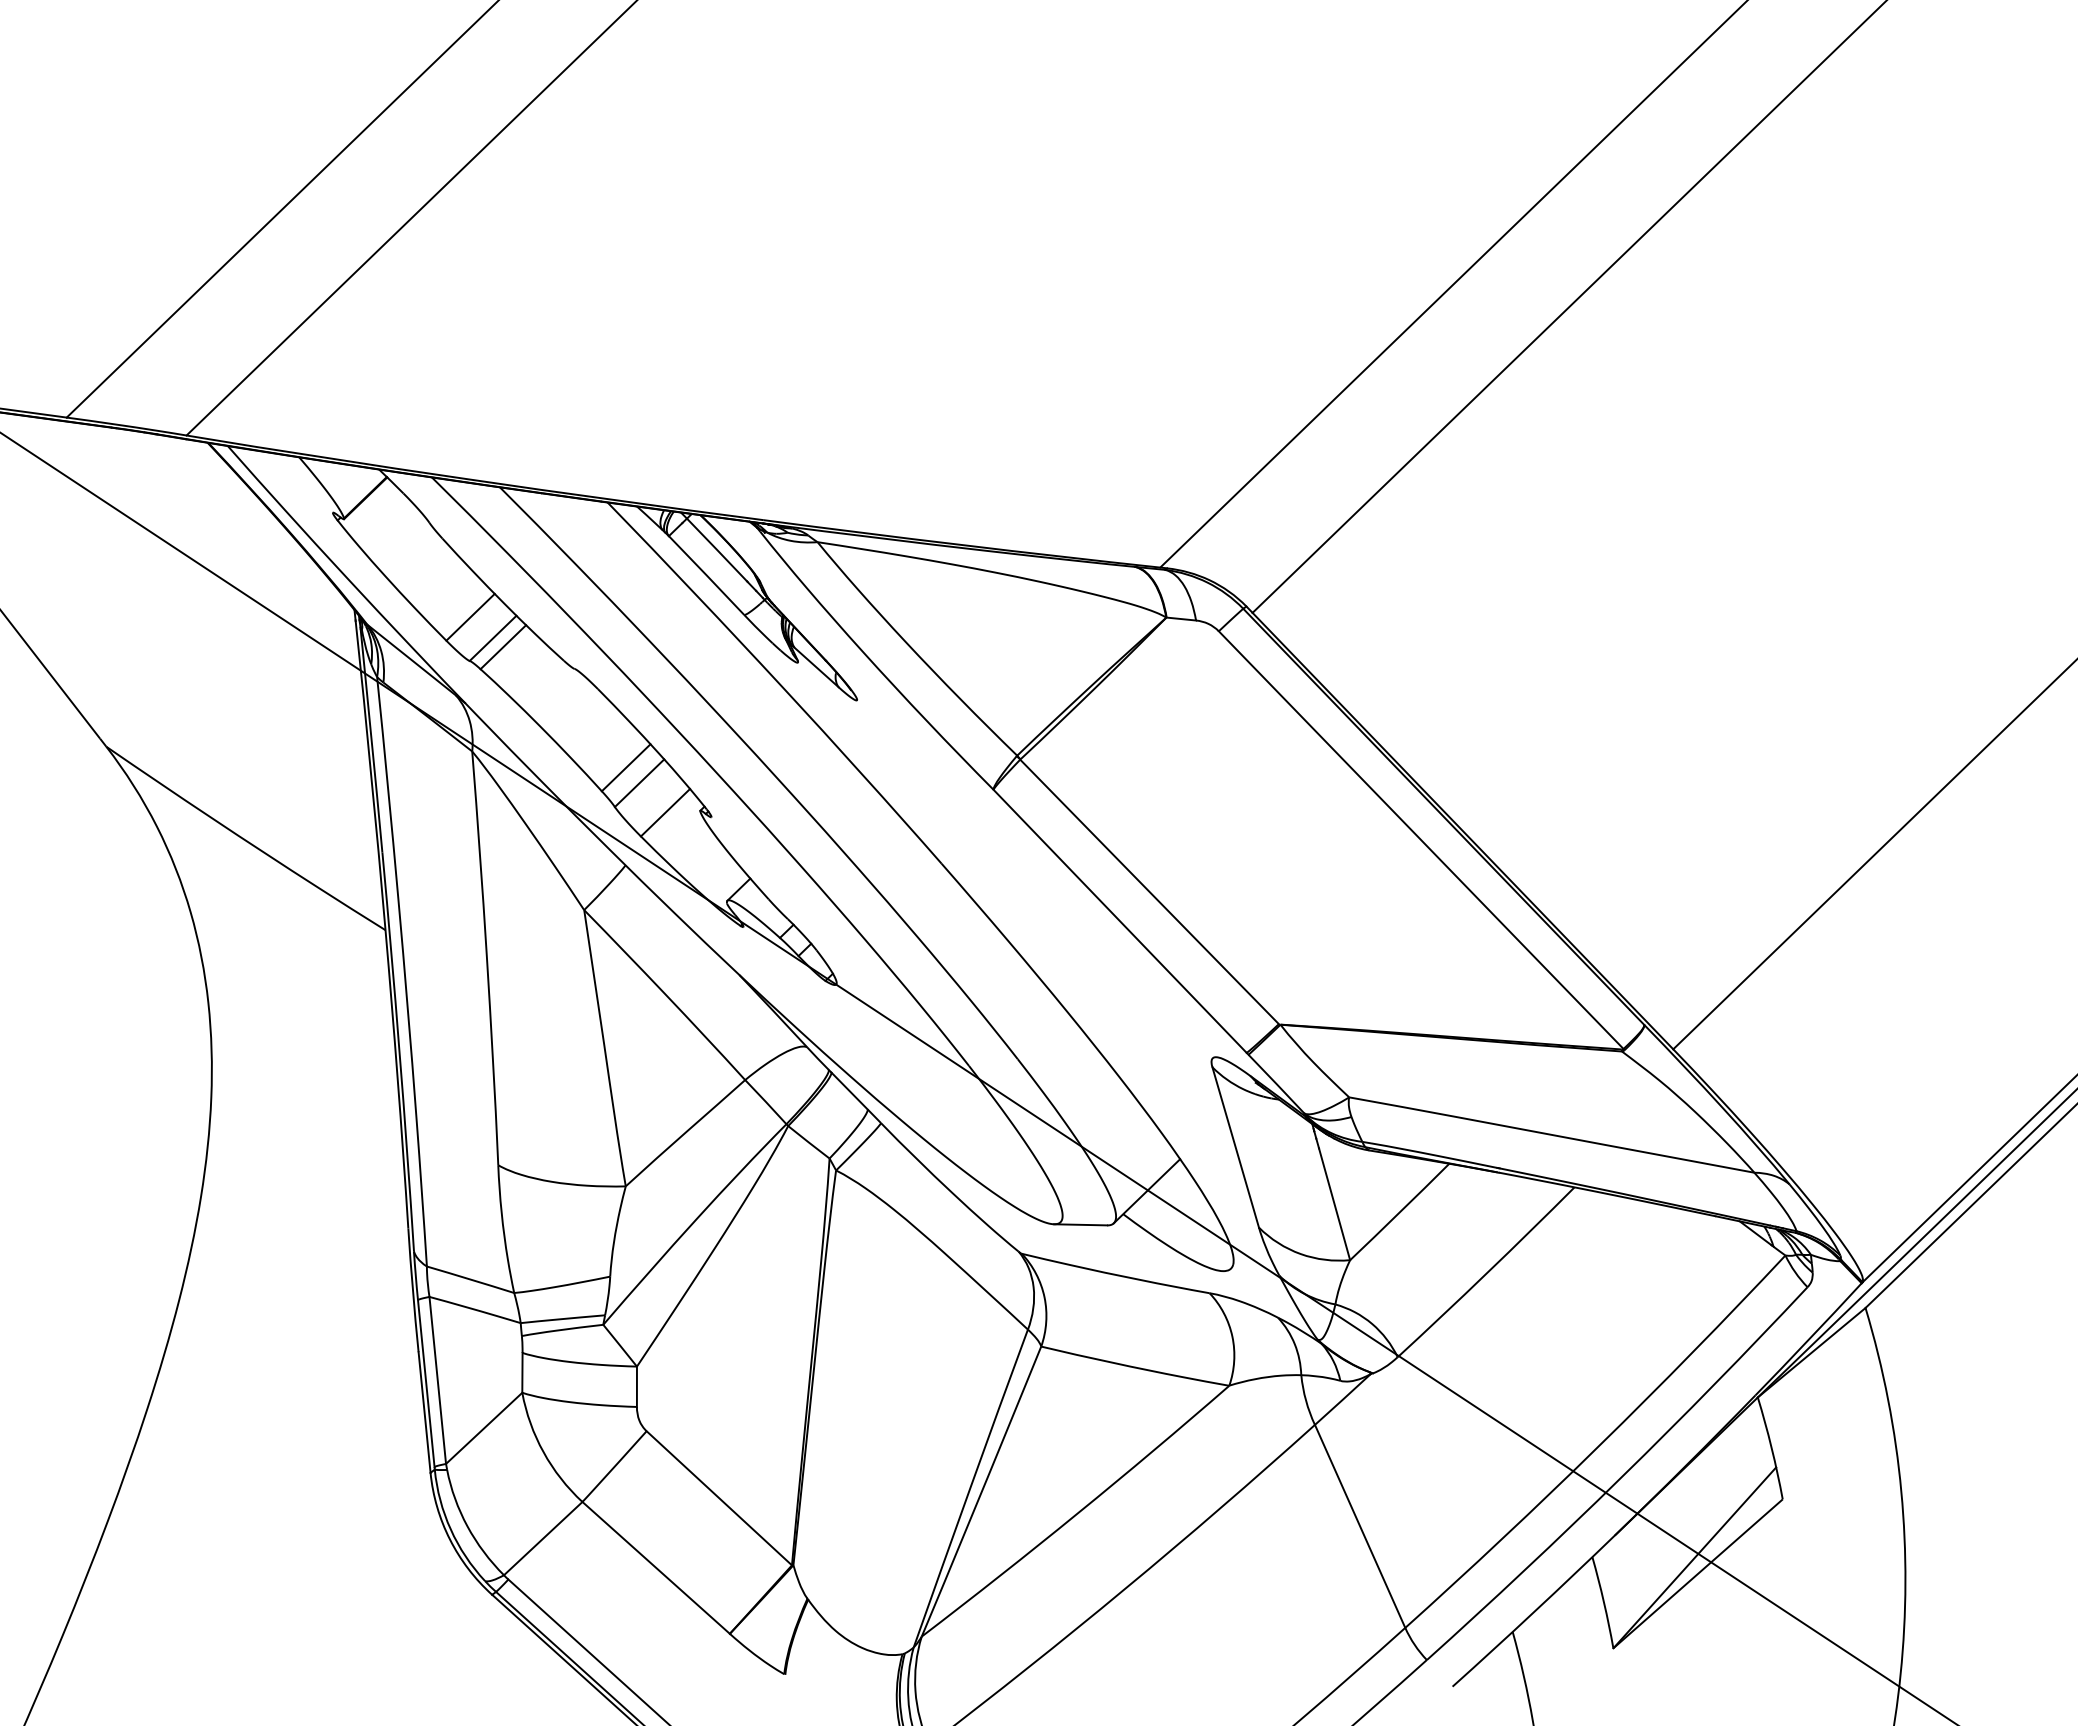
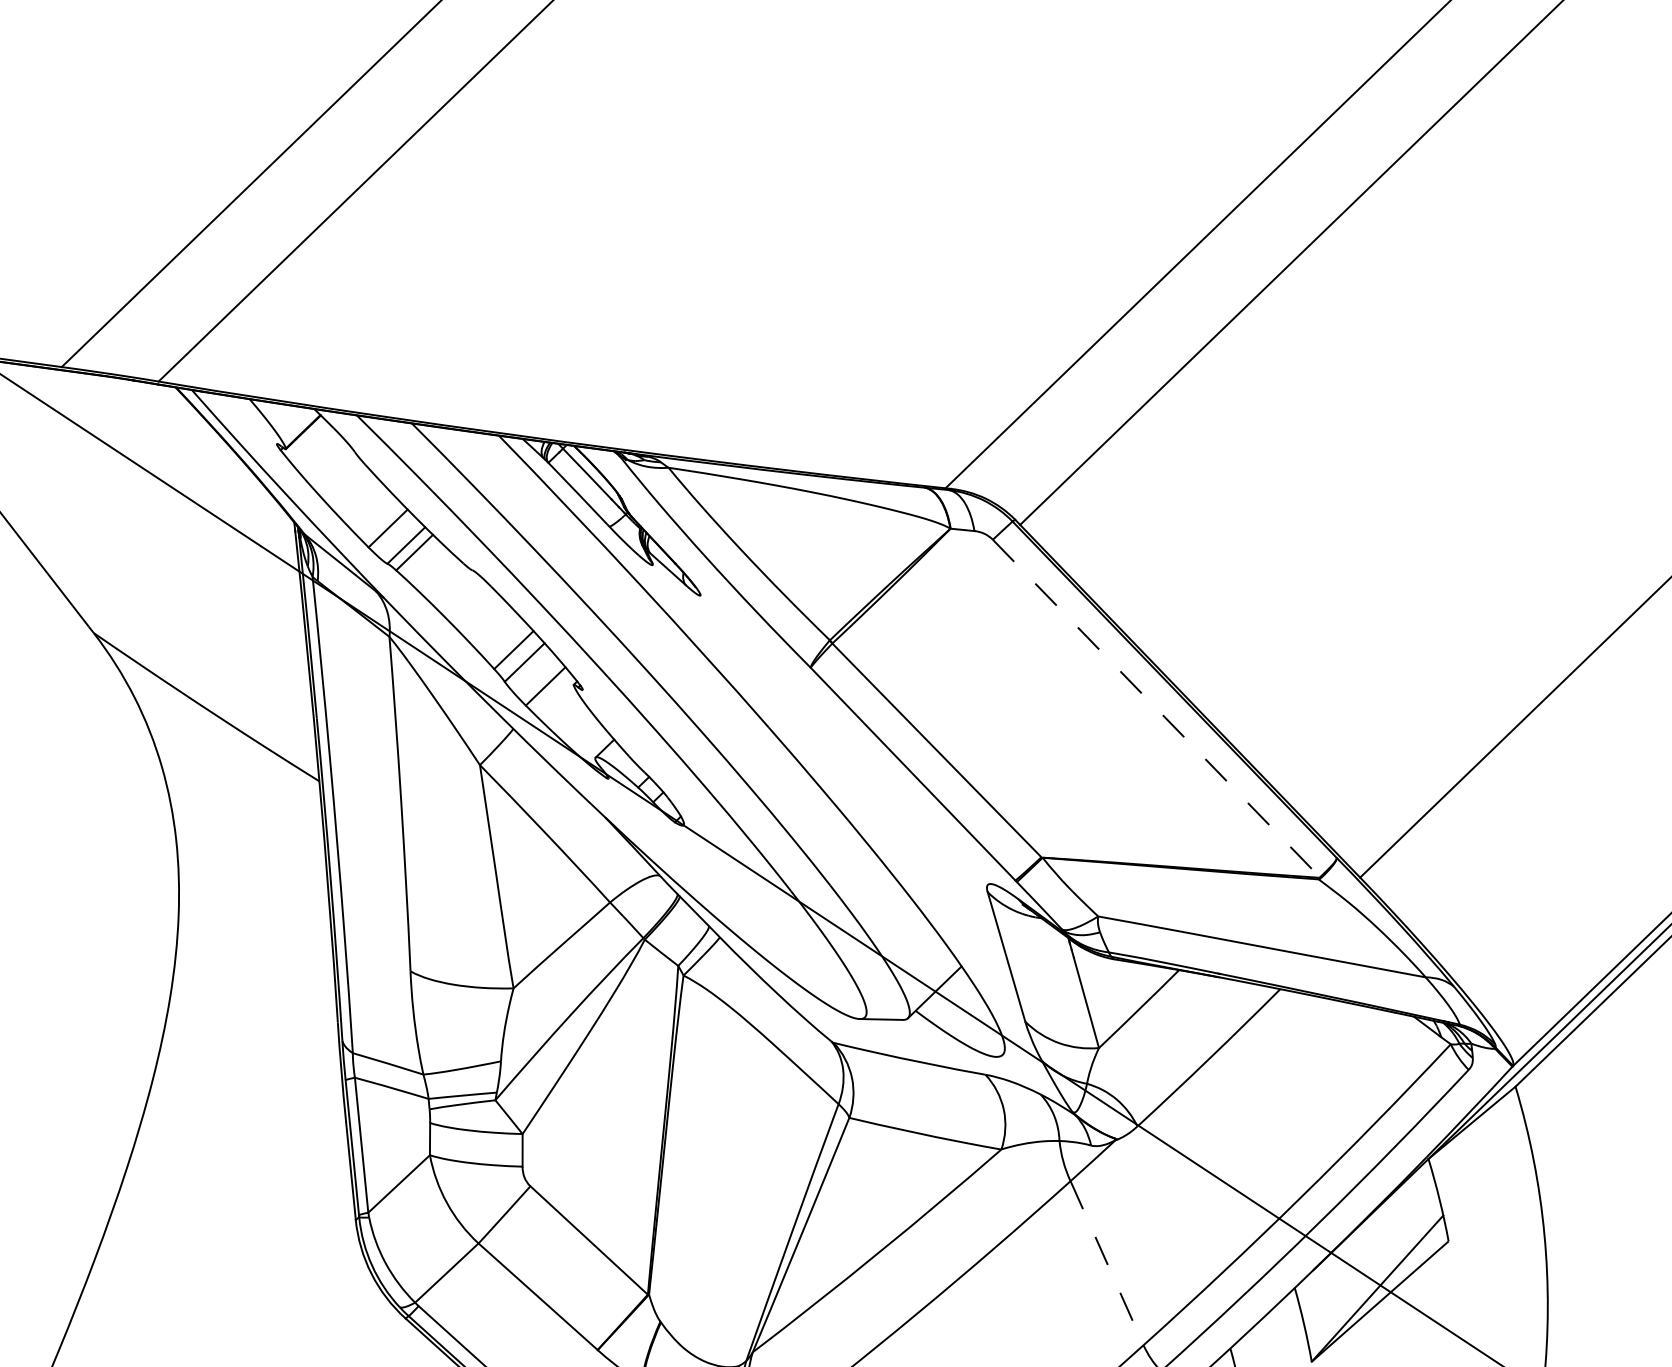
line: (1421, 840) -> (1156, 708), solid -> dashed
line: (1360, 1526) -> (1107, 1263), solid -> dashed

